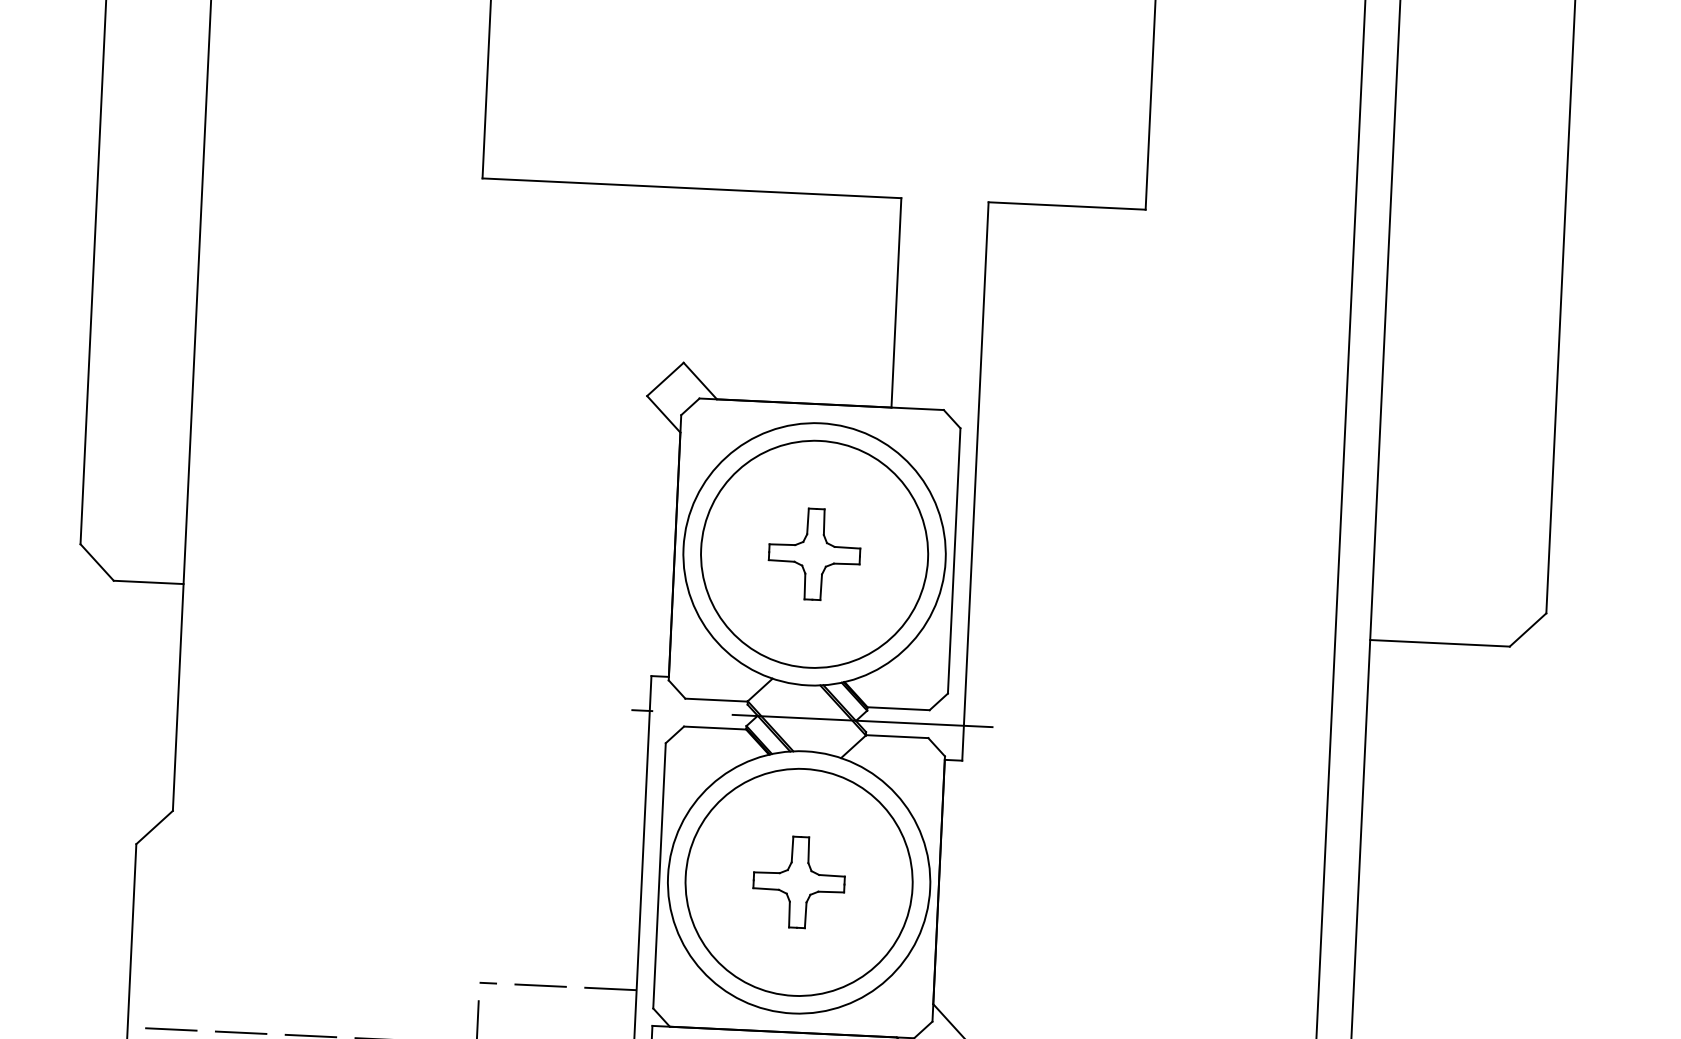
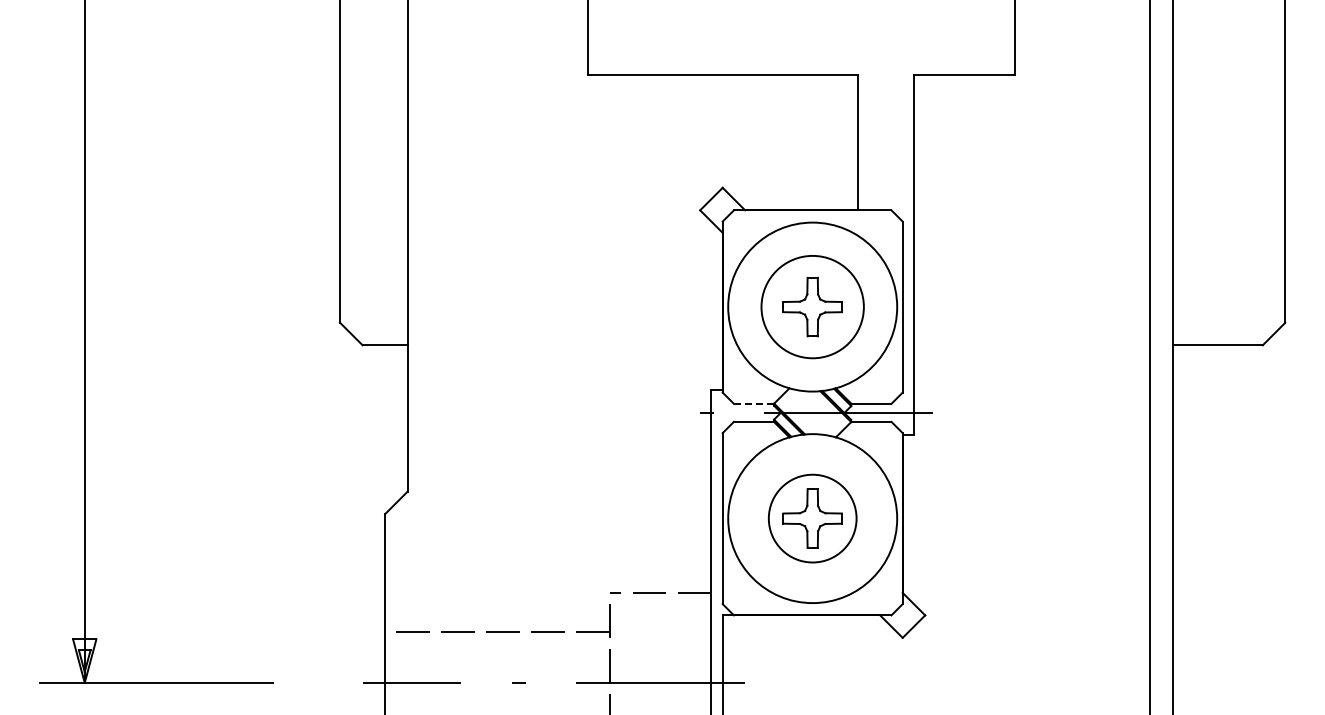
circle: (814, 553) -> (812, 306), size x0.7
line: (715, 699) -> (753, 403), solid -> dashed
circle: (798, 882) -> (812, 518), size x0.6

